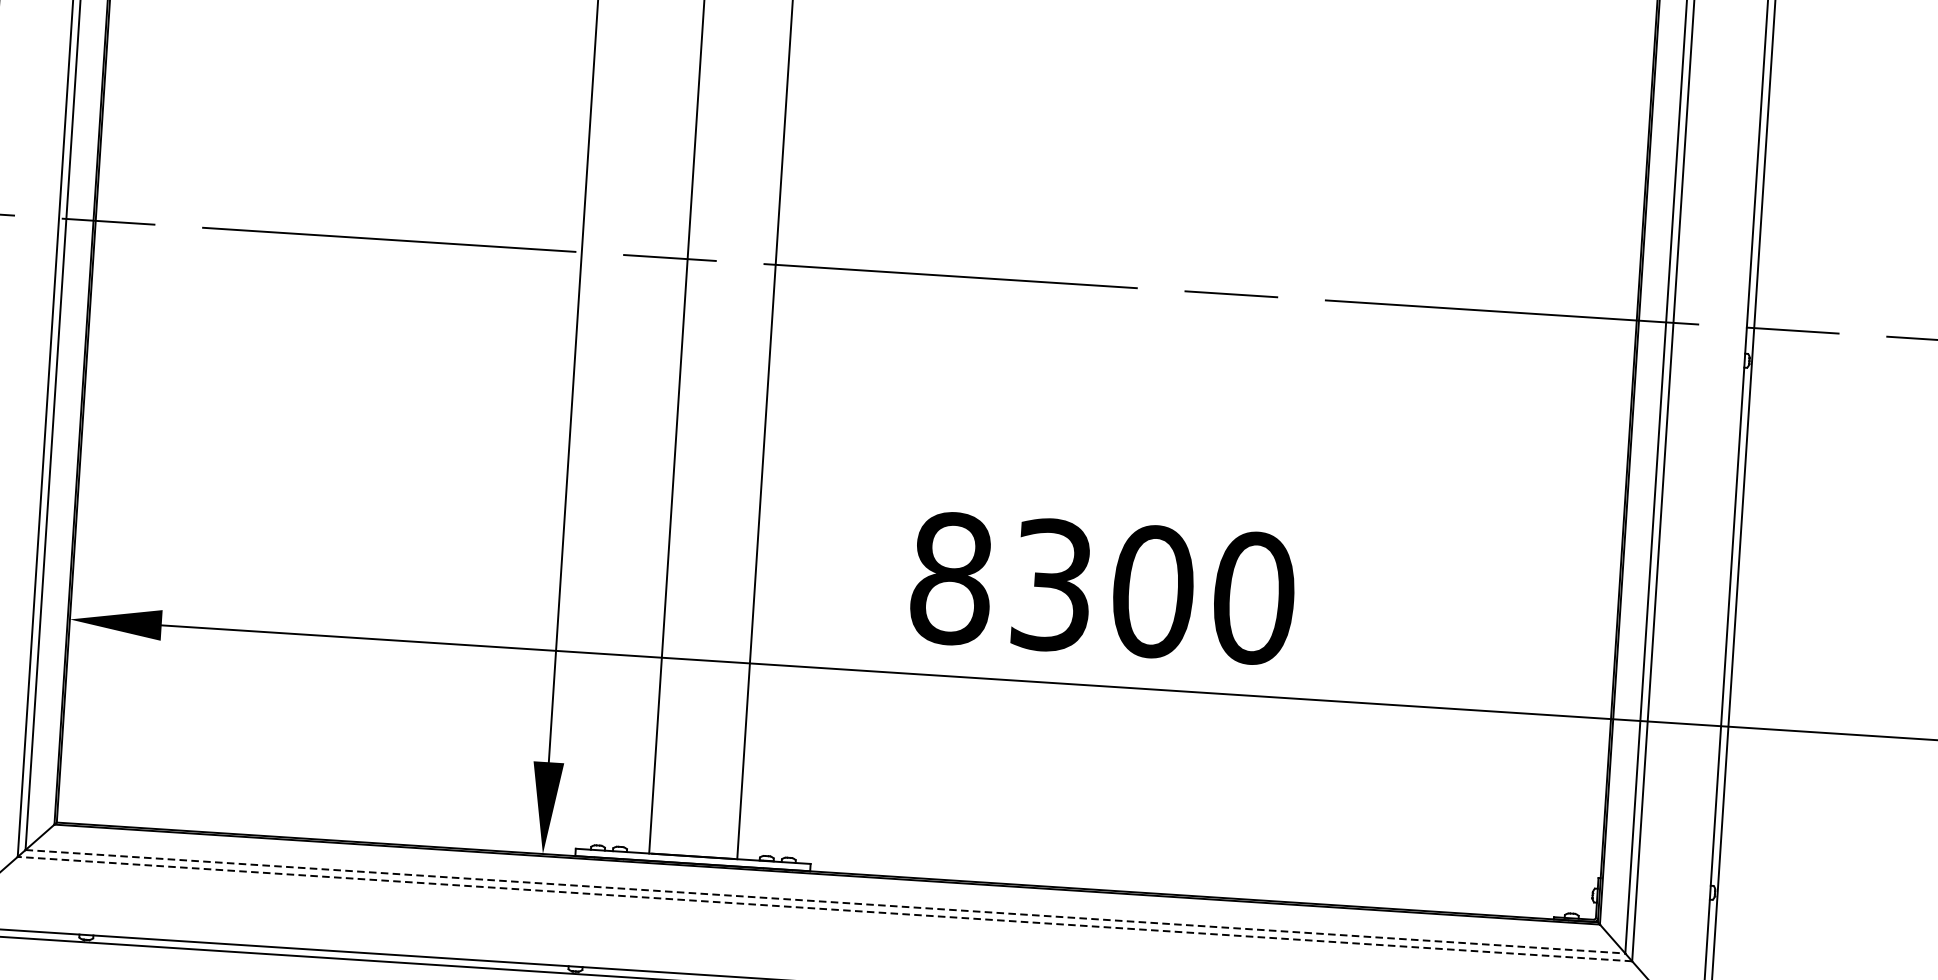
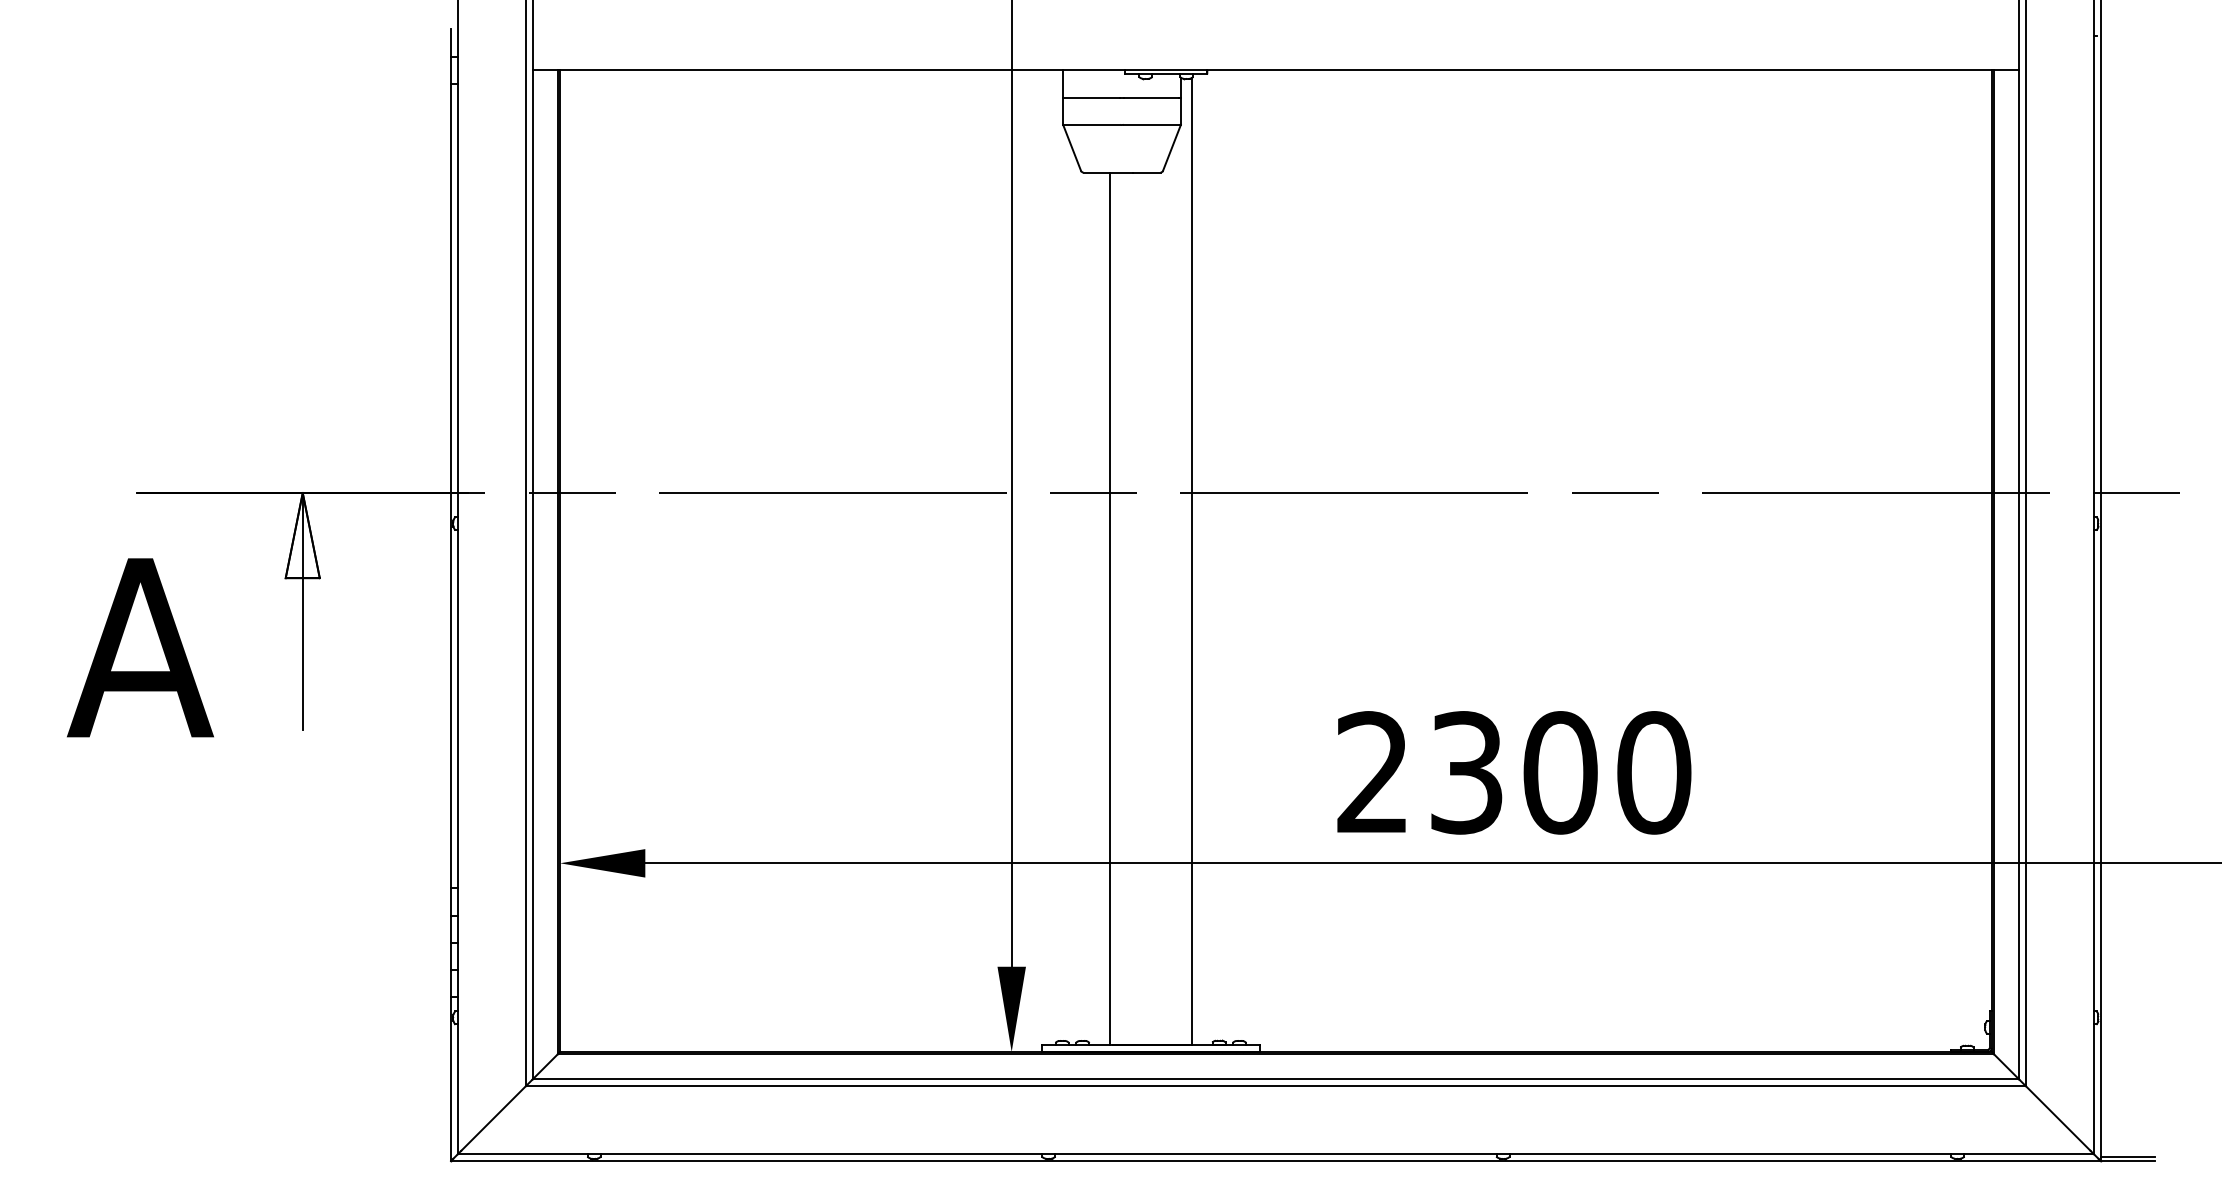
text: (951, 578) -> (1373, 772), 8300 -> 2300
line: (826, 902) -> (1276, 1079), dashed -> solid
line: (824, 909) -> (1275, 1086), dashed -> solid

